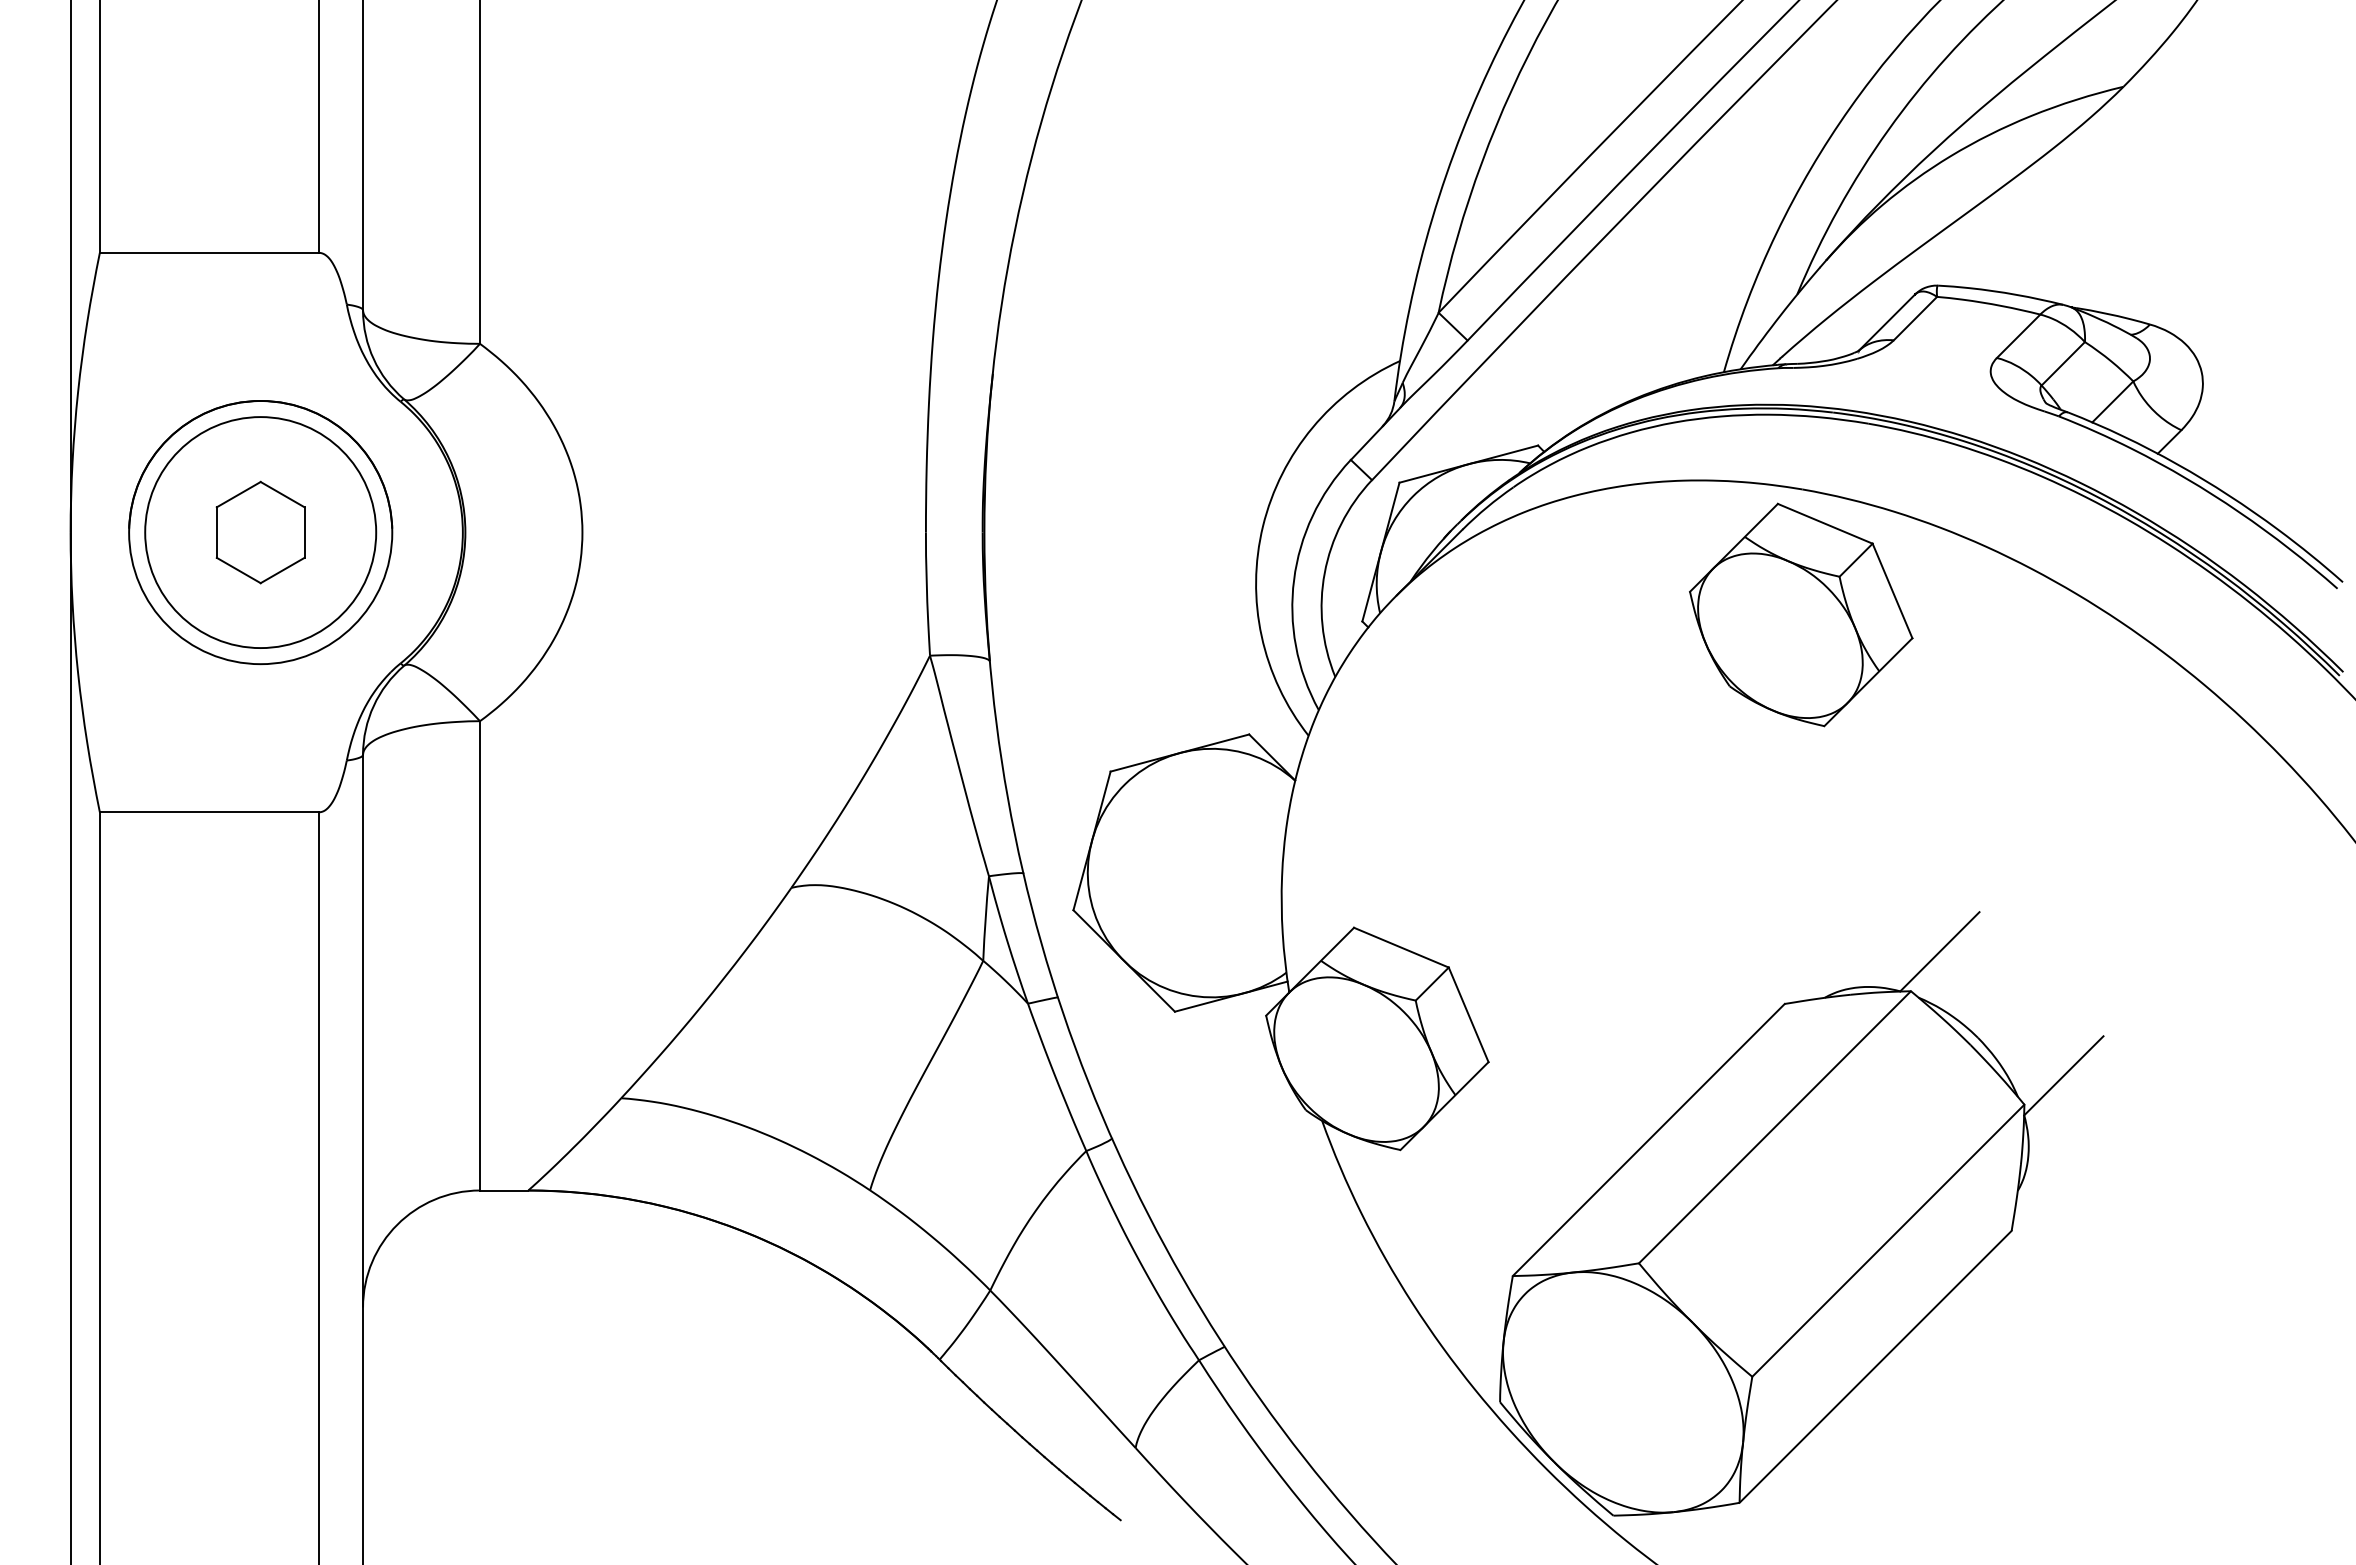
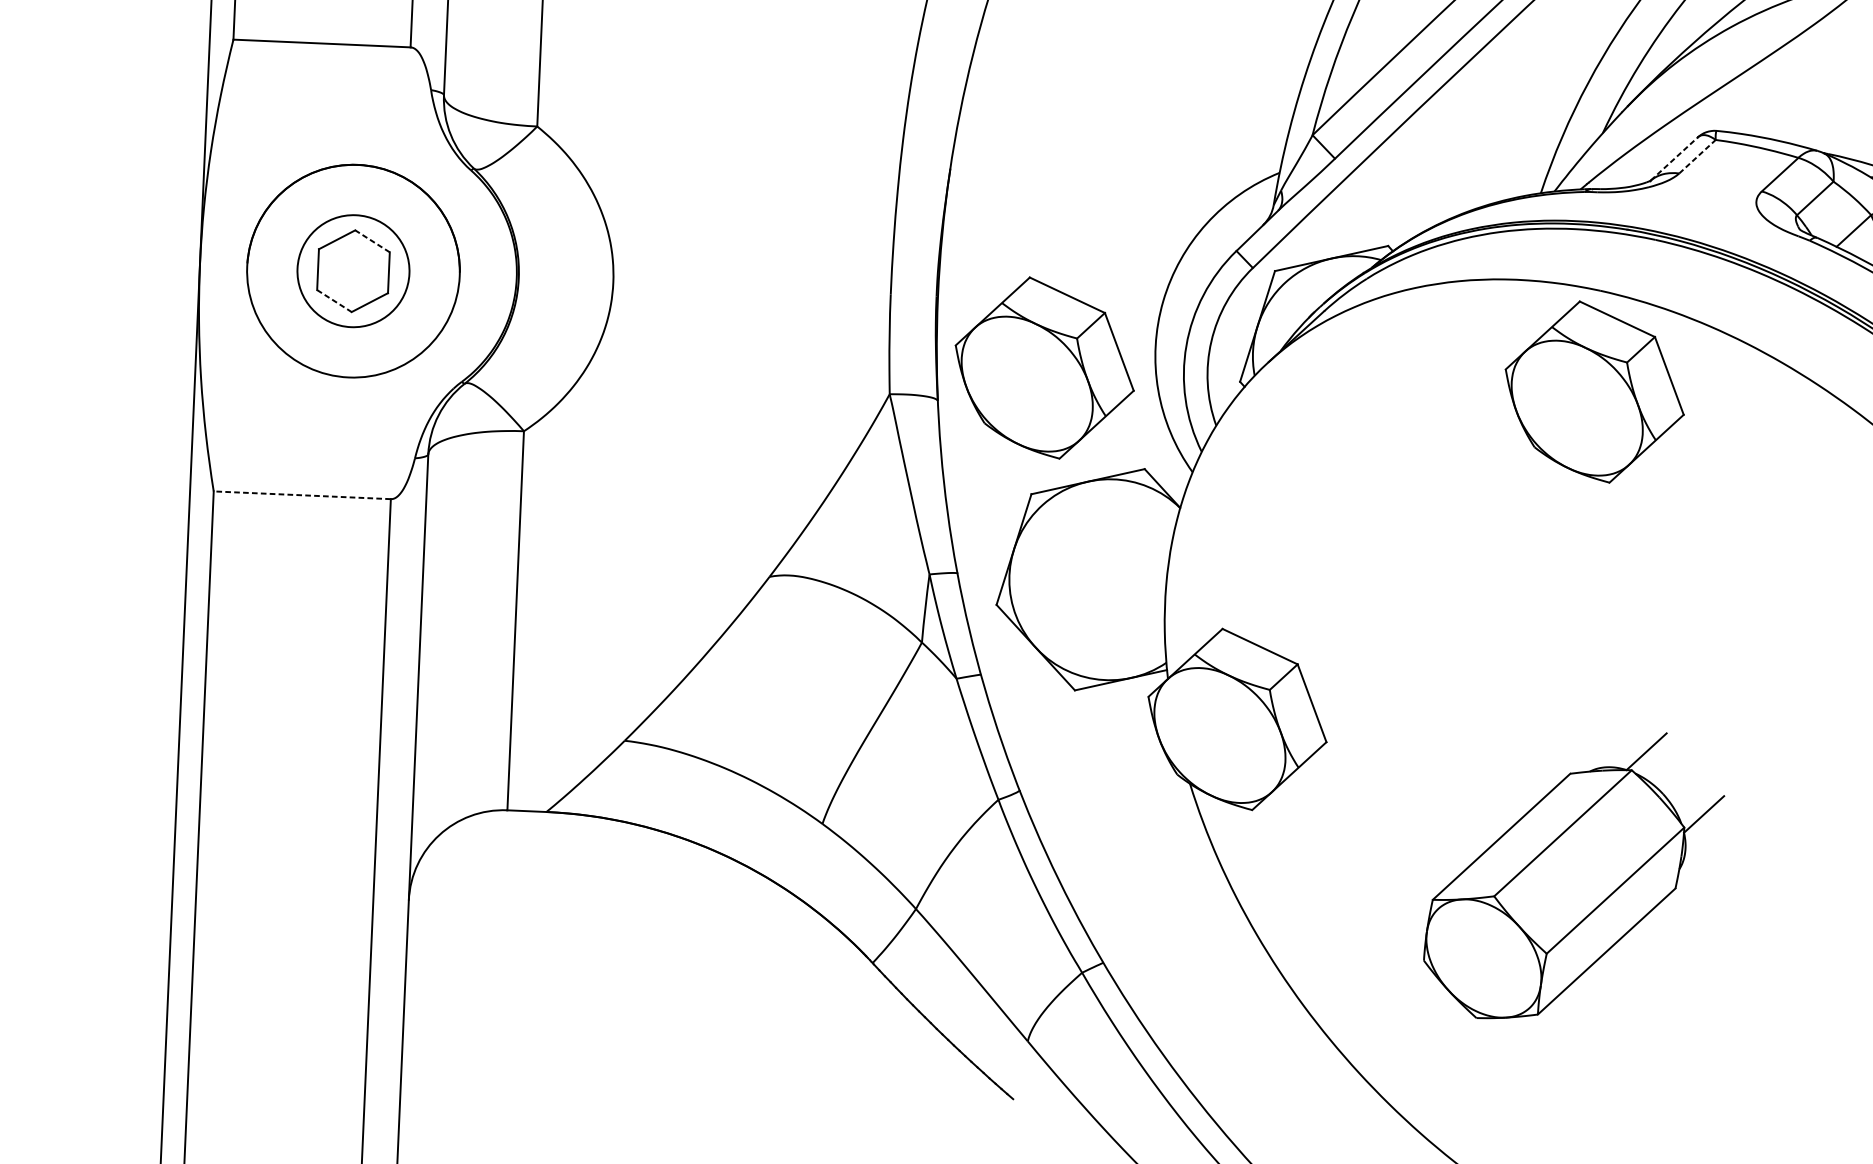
line: (1915, 318) -> (1697, 156), solid -> dashed
line: (1887, 322) -> (1674, 158), solid -> dashed
line: (282, 494) -> (372, 241), solid -> dashed
circle: (260, 532) -> (353, 271), size x0.6
line: (239, 570) -> (335, 301), solid -> dashed
part: (1120, 614) -> (1045, 367), added
line: (209, 812) -> (302, 495), solid -> dashed
part: (1801, 1213) -> (1573, 875), size x0.6

